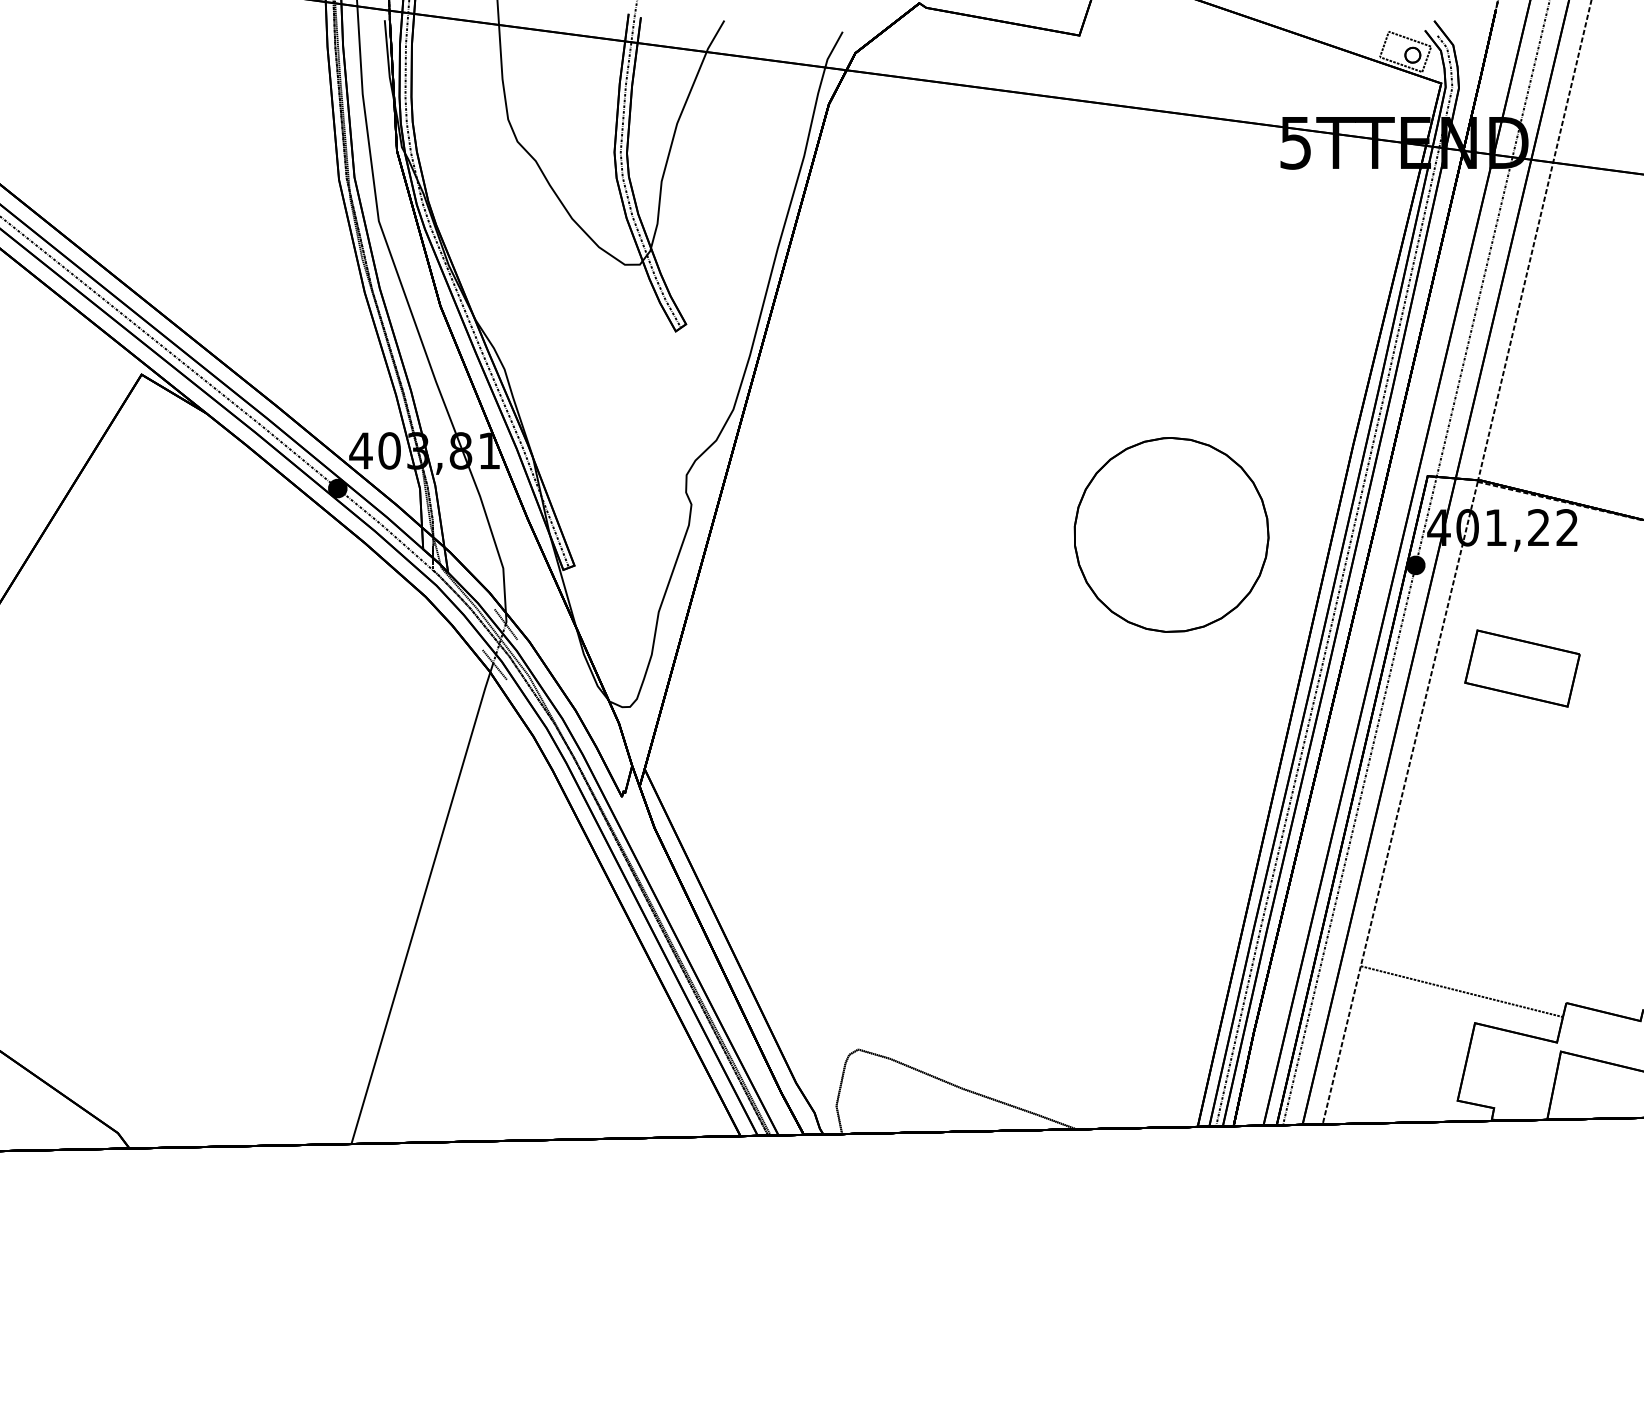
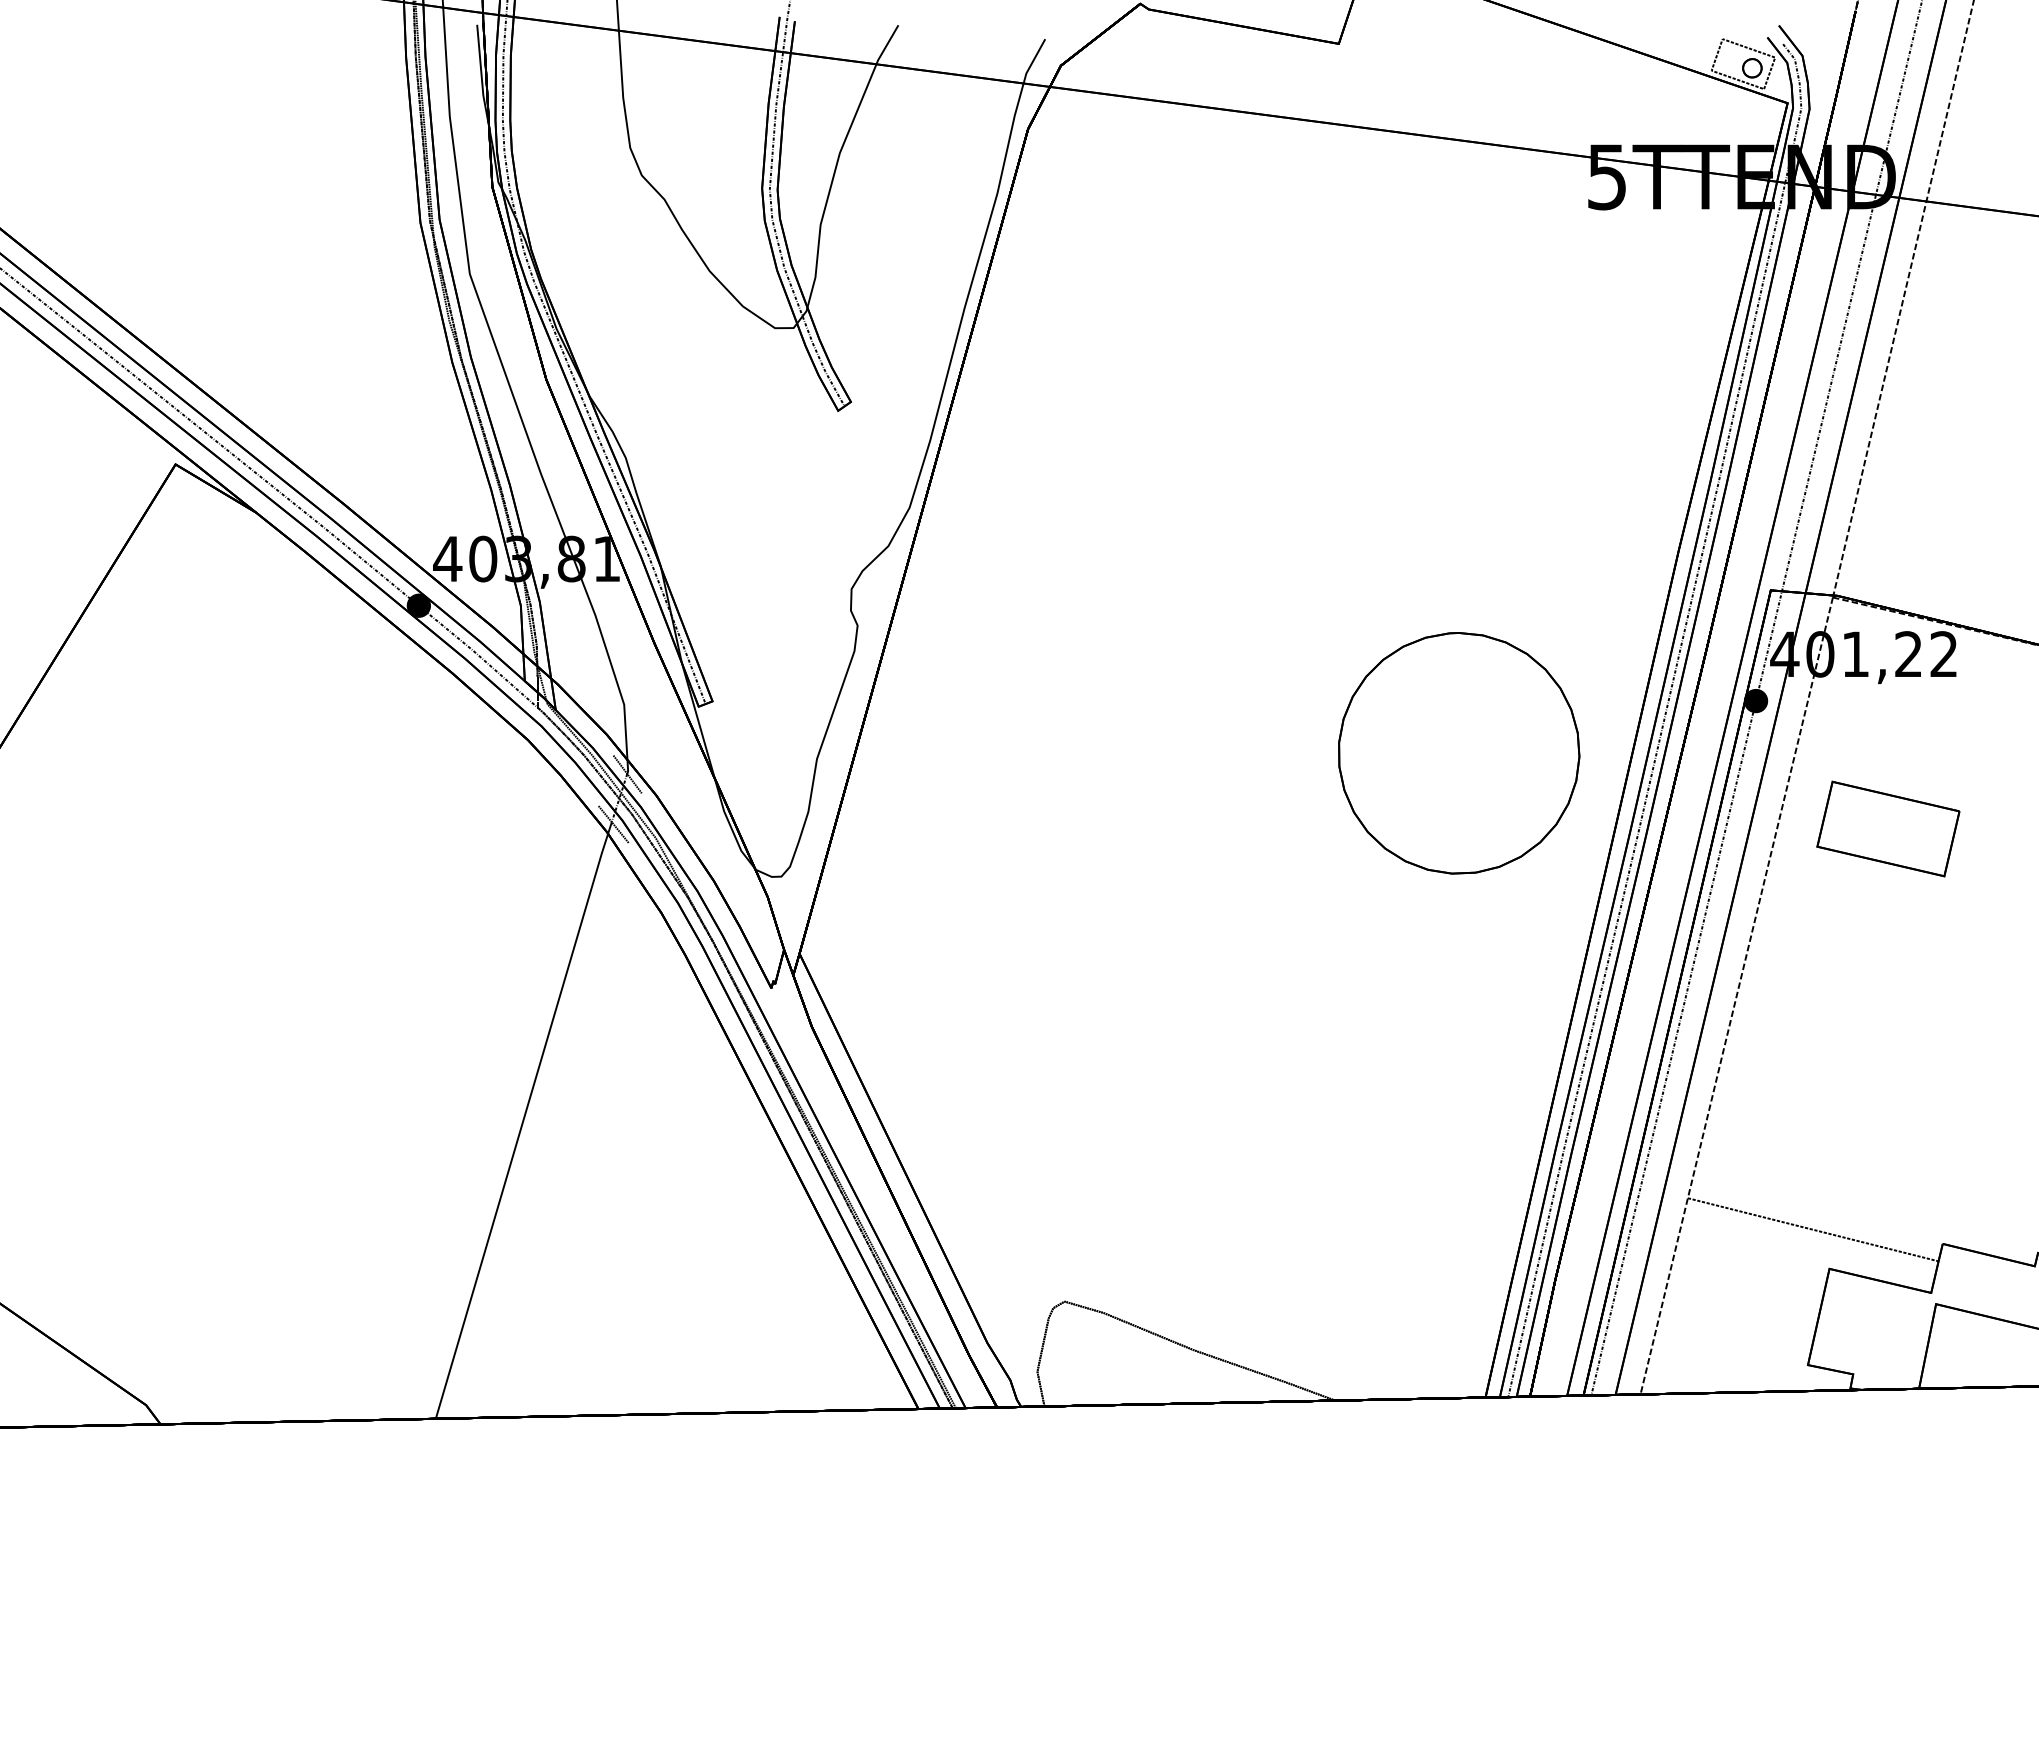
part: (1171, 535) -> (1459, 753), moved

